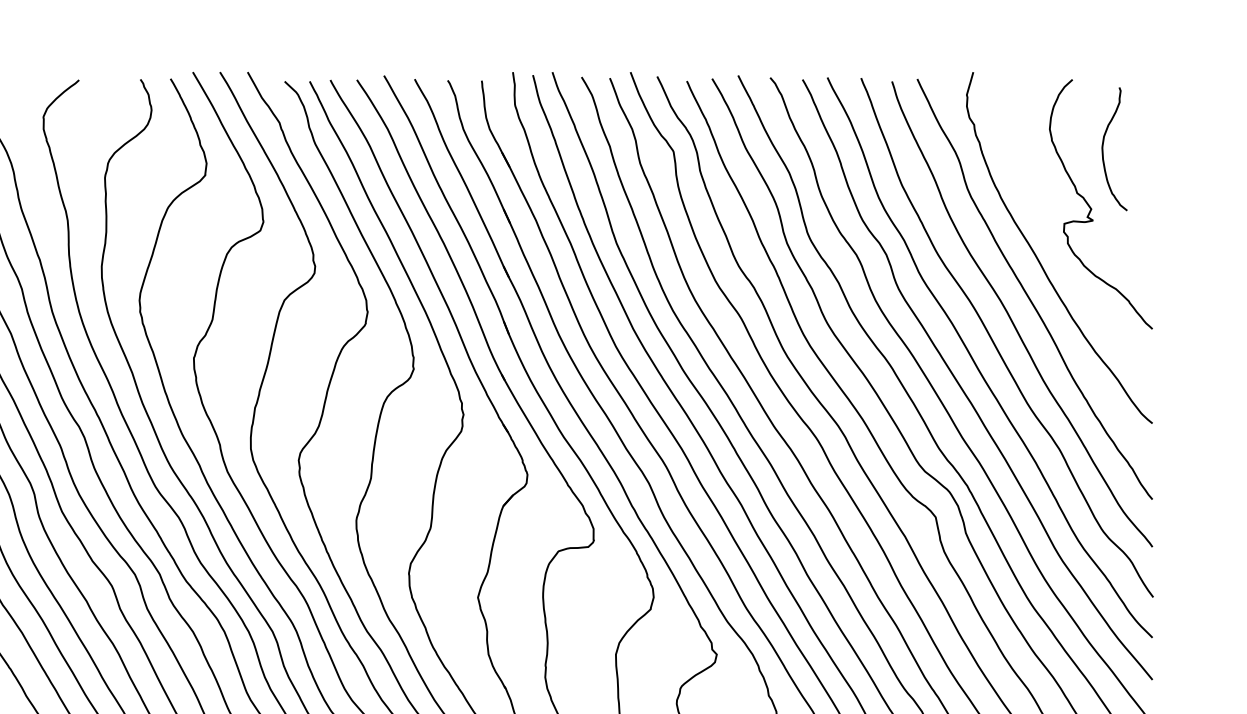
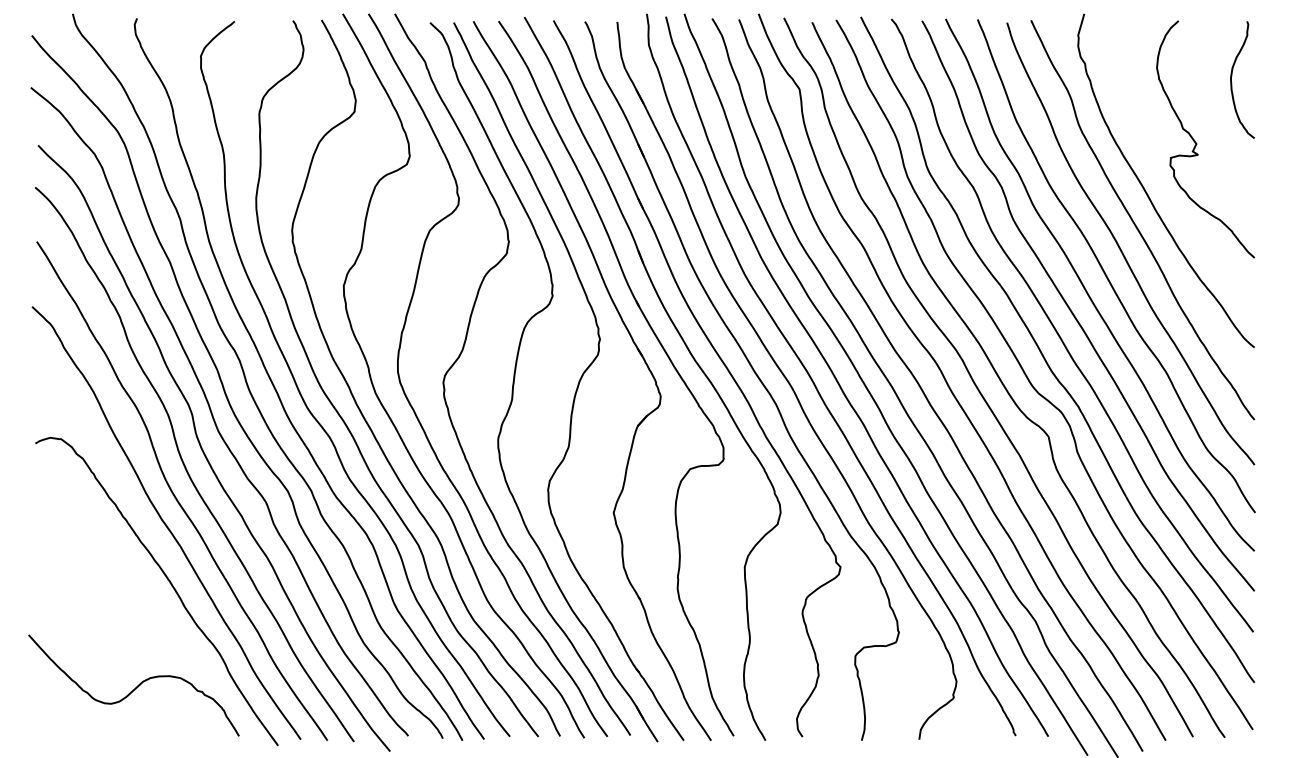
curve: (1104, 145) -> (1232, 76), moved

